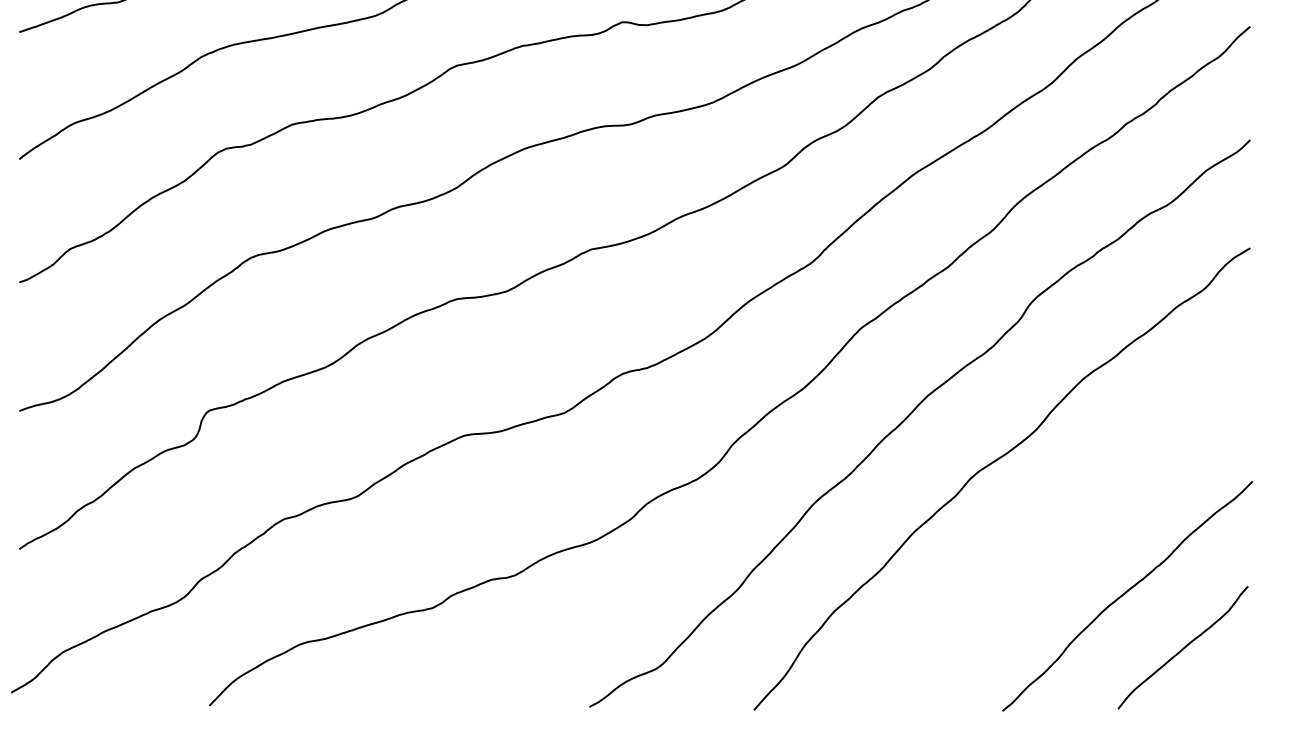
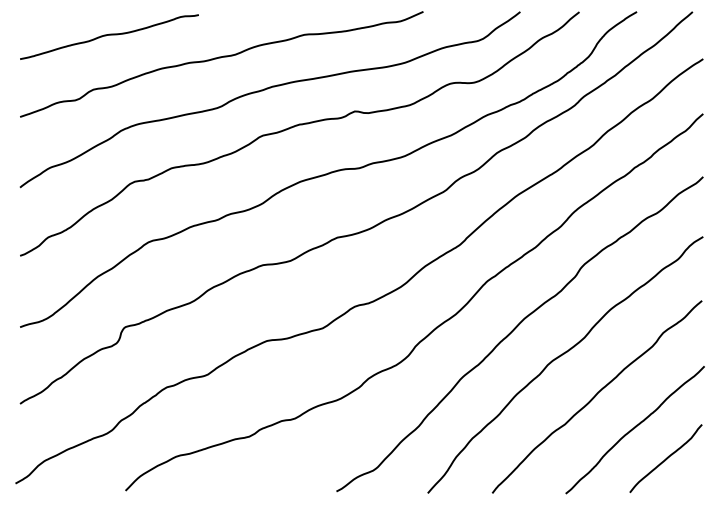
curve: (1057, 535) -> (596, 396), added

